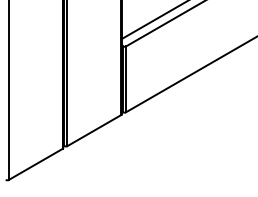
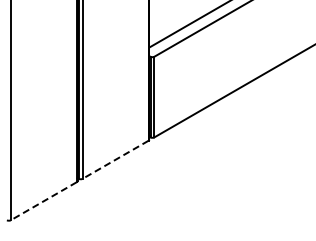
line: (94, 131) -> (115, 160), solid -> dashed
line: (35, 164) -> (43, 201), solid -> dashed

